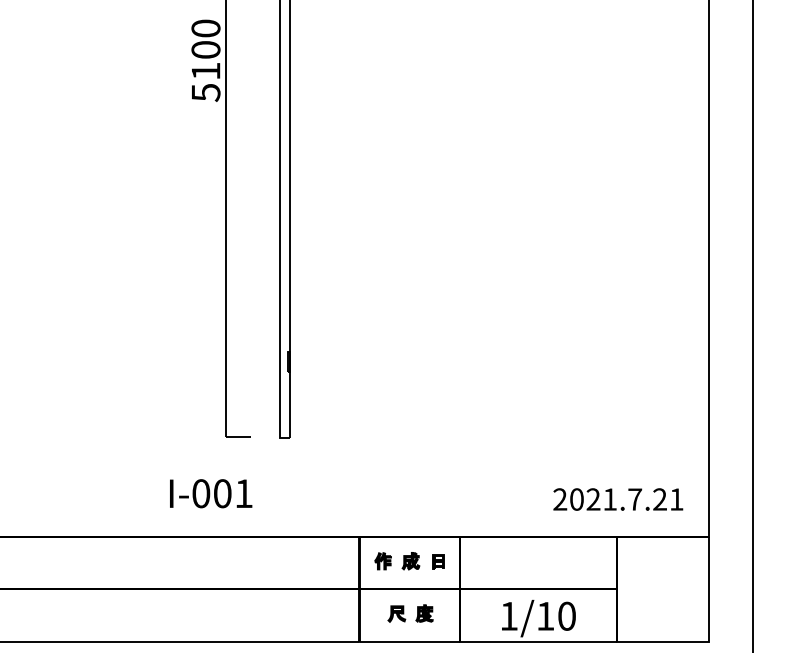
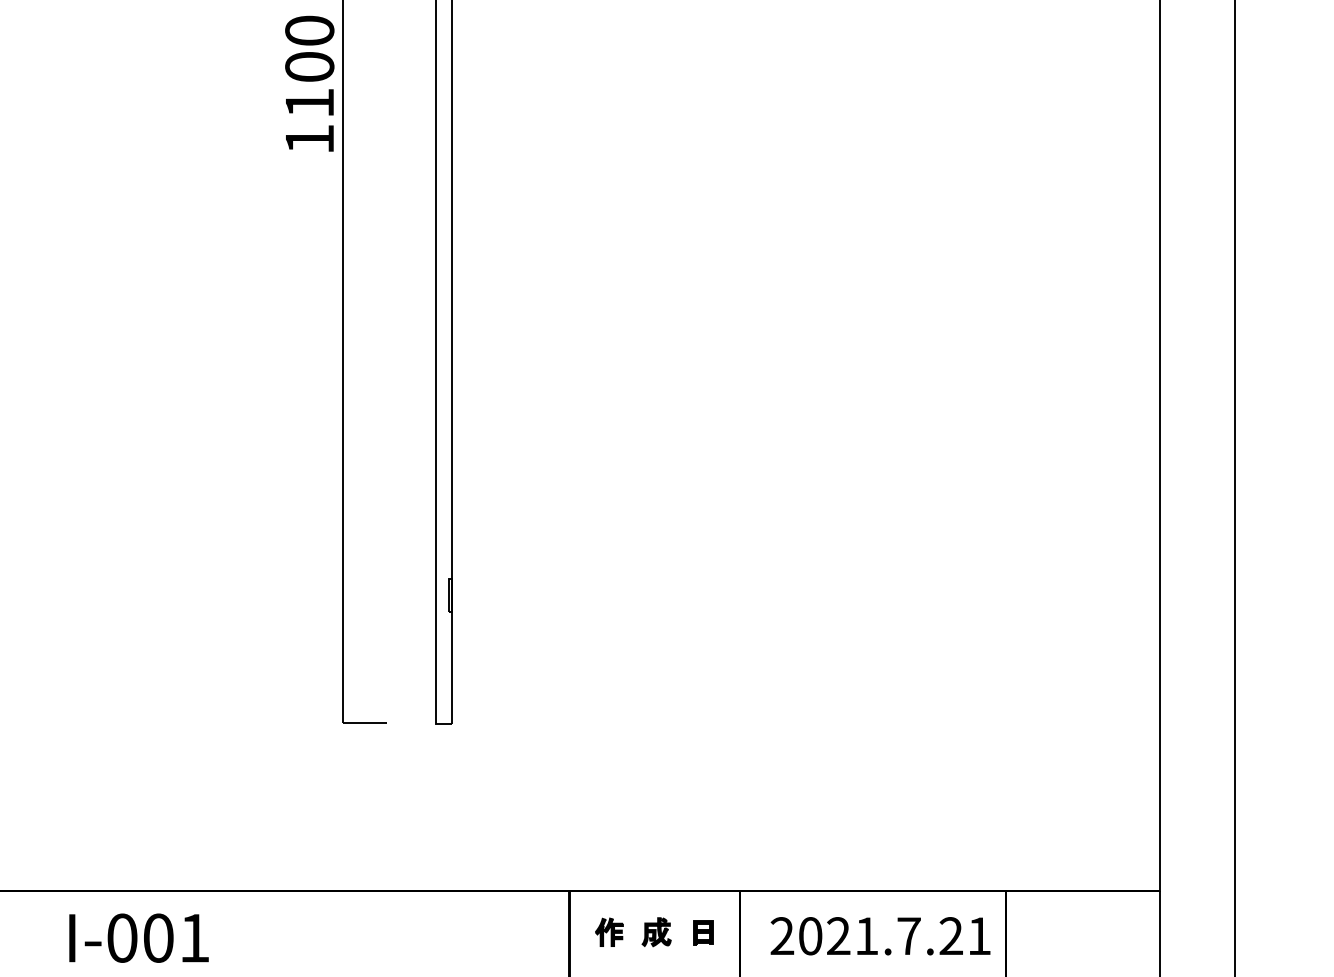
text: (206, 92) -> (310, 139), 5100 -> 1100
text: (211, 493) -> (139, 937), moved
text: (618, 499) -> (880, 936), moved

